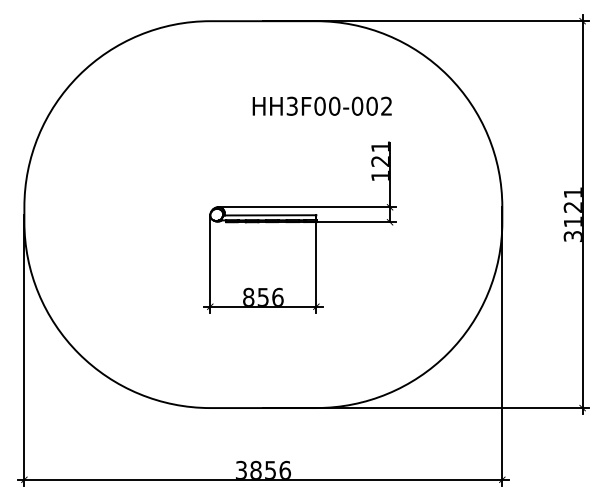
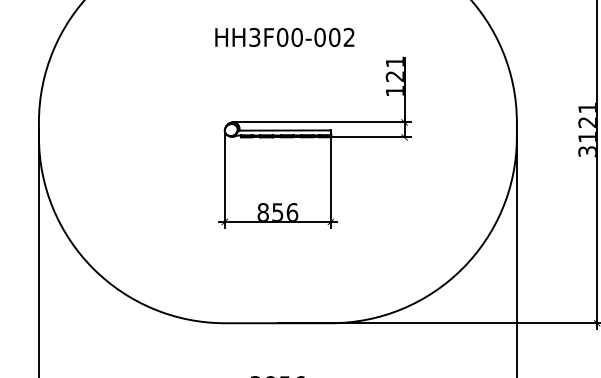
text: (321, 105) -> (284, 36), moved

